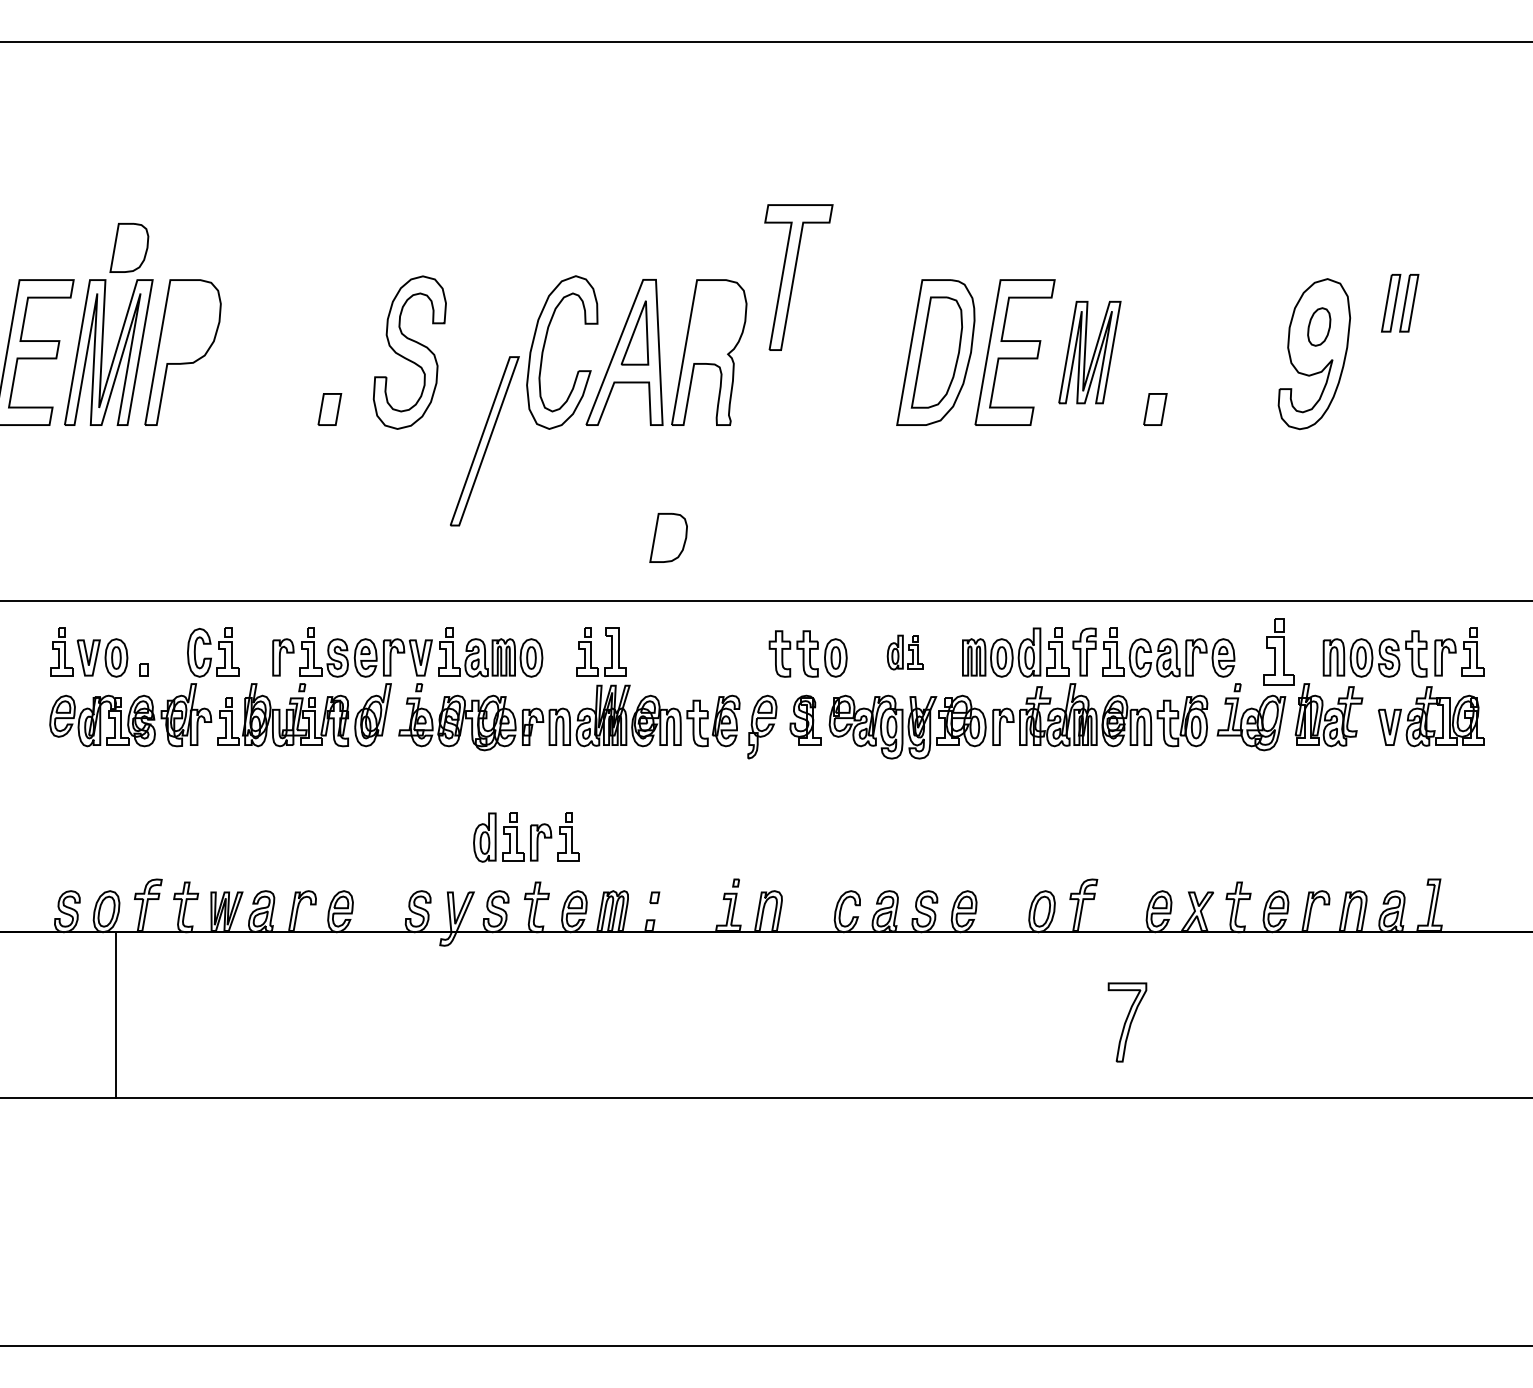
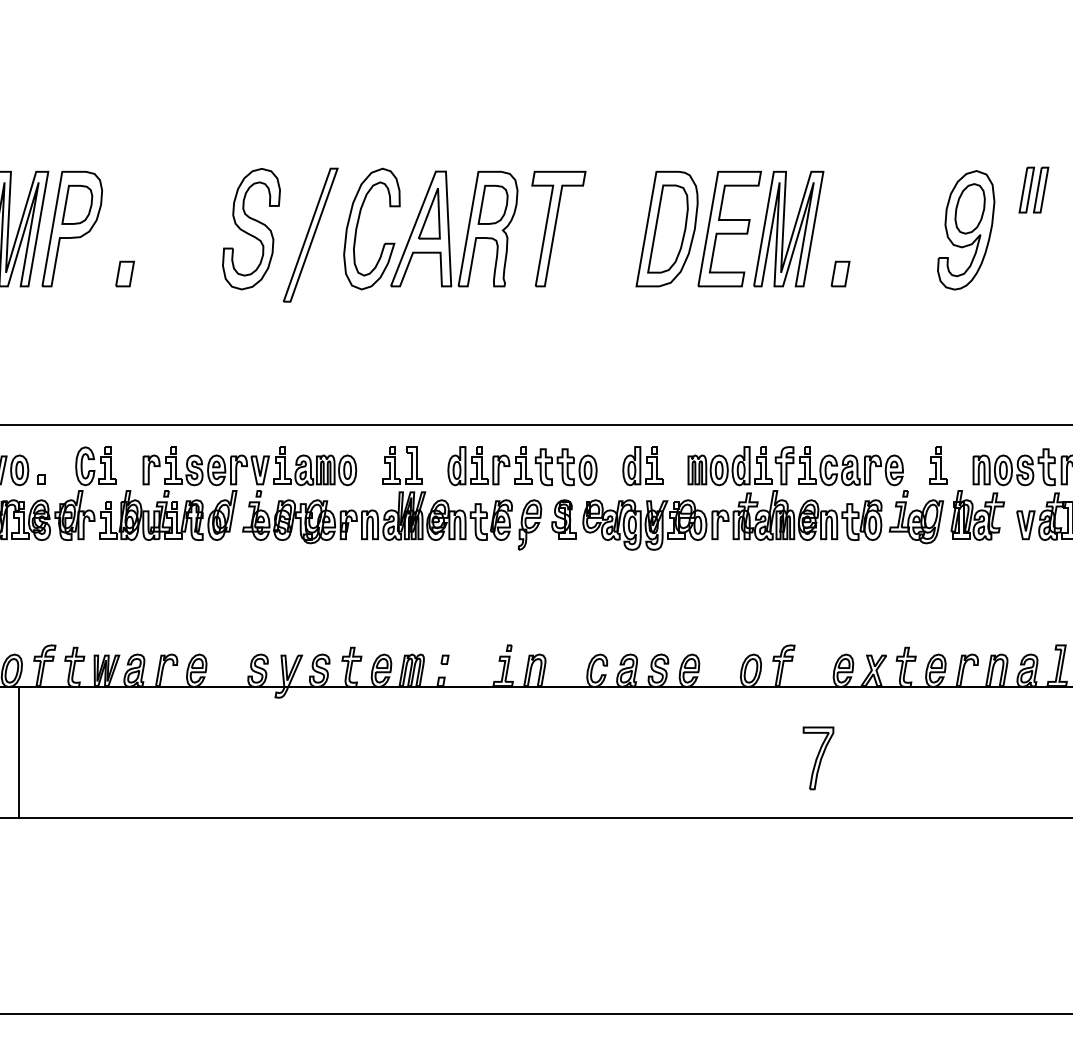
part: (129, 247) -> (77, 204), moved
part: (798, 277) -> (558, 229), moved
part: (1318, 326) -> (969, 208), size x1.67
part: (1089, 352) -> (788, 229), size x1.43
part: (329, 409) -> (124, 274), moved
part: (484, 441) -> (310, 235), moved
part: (668, 537) -> (492, 204), moved
part: (1279, 651) -> (938, 465), size x0.71
part: (904, 652) -> (642, 466), size x1.43
part: (526, 837) -> (489, 466), moved

